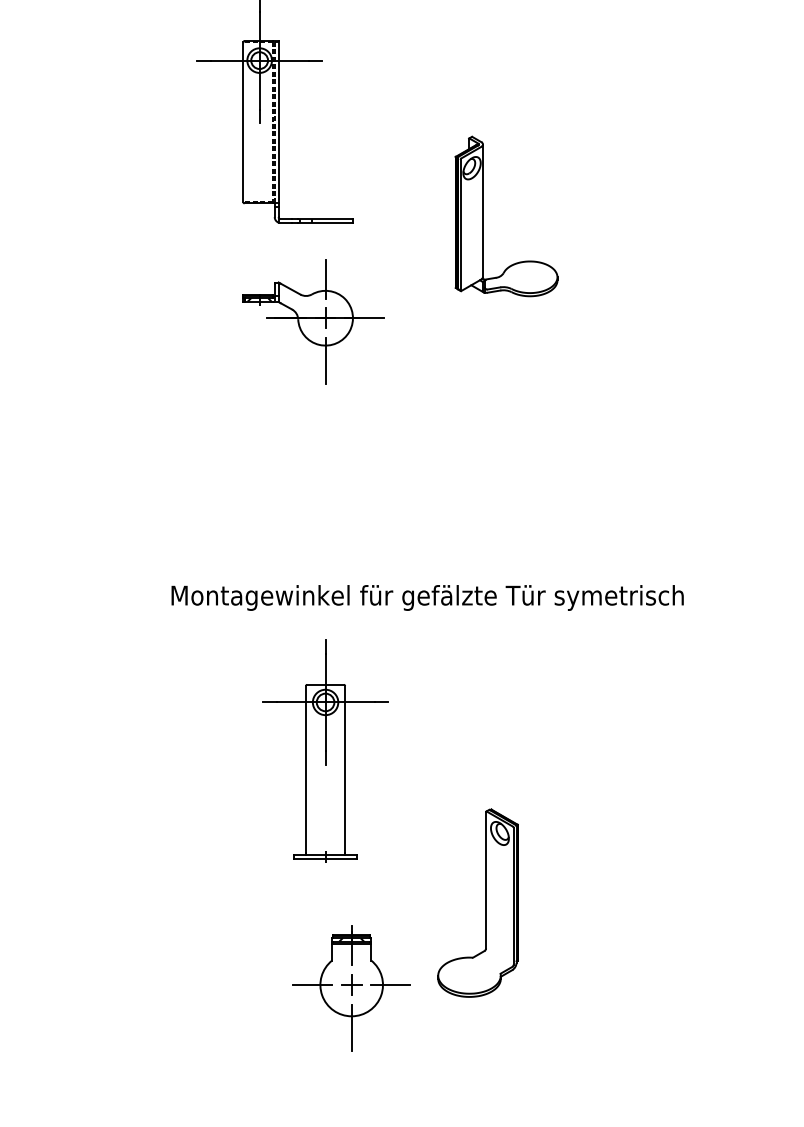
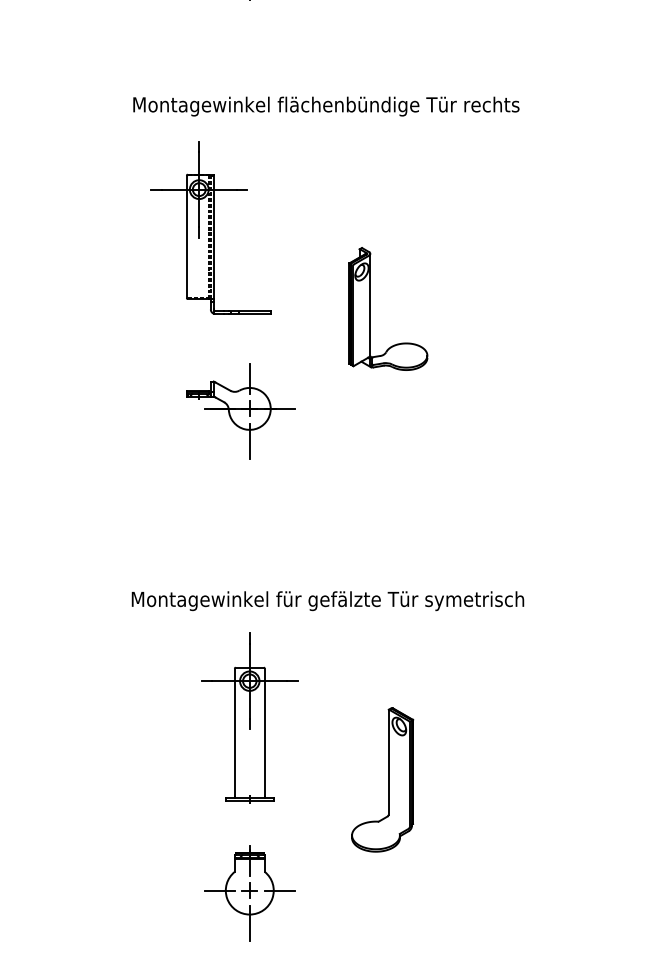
part: (313, 321) -> (240, 411), moved
part: (477, 902) -> (382, 779), moved
part: (351, 988) -> (249, 893), moved

